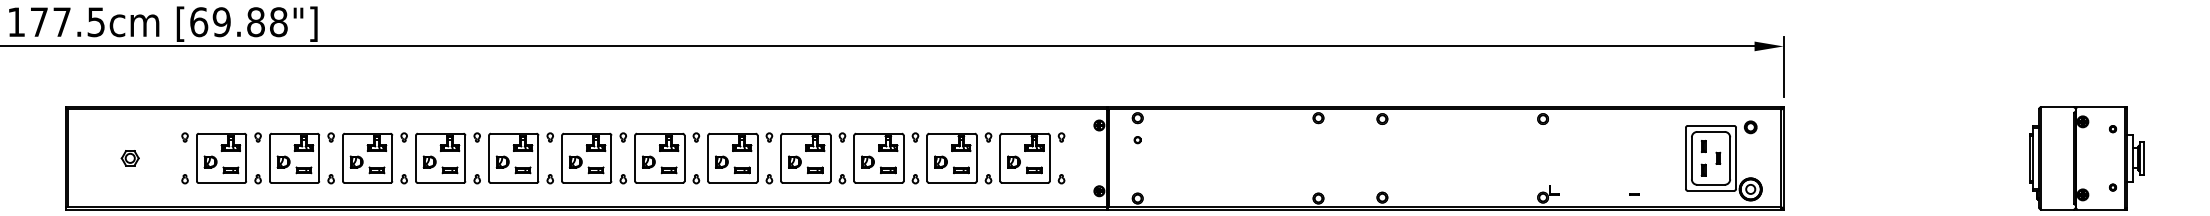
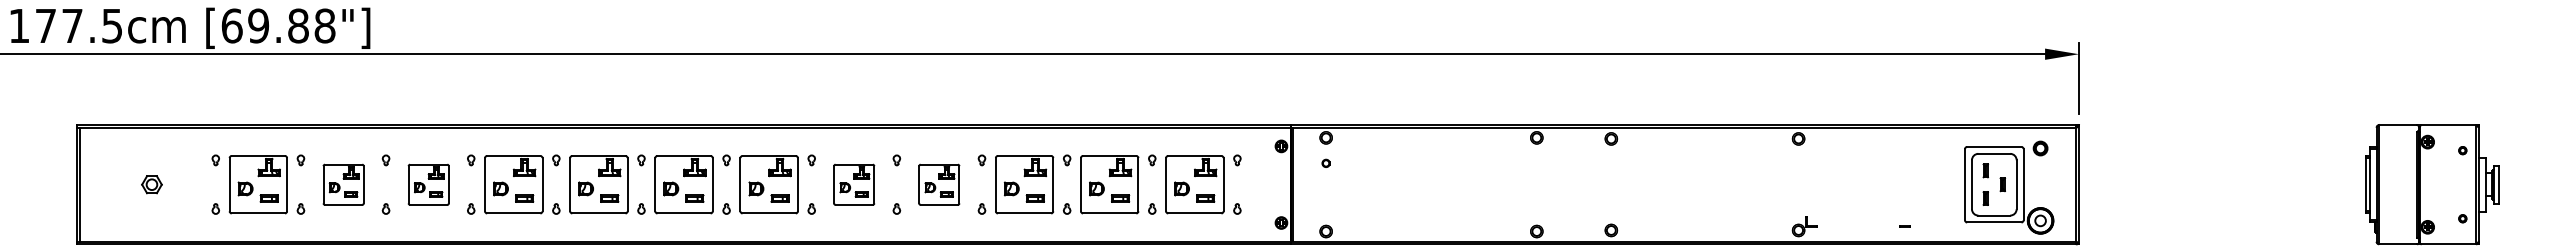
part: (294, 158) -> (343, 184), size x0.7
part: (367, 158) -> (428, 184), size x0.7
part: (732, 158) -> (853, 184), size x0.7
part: (805, 158) -> (938, 184), size x0.7

